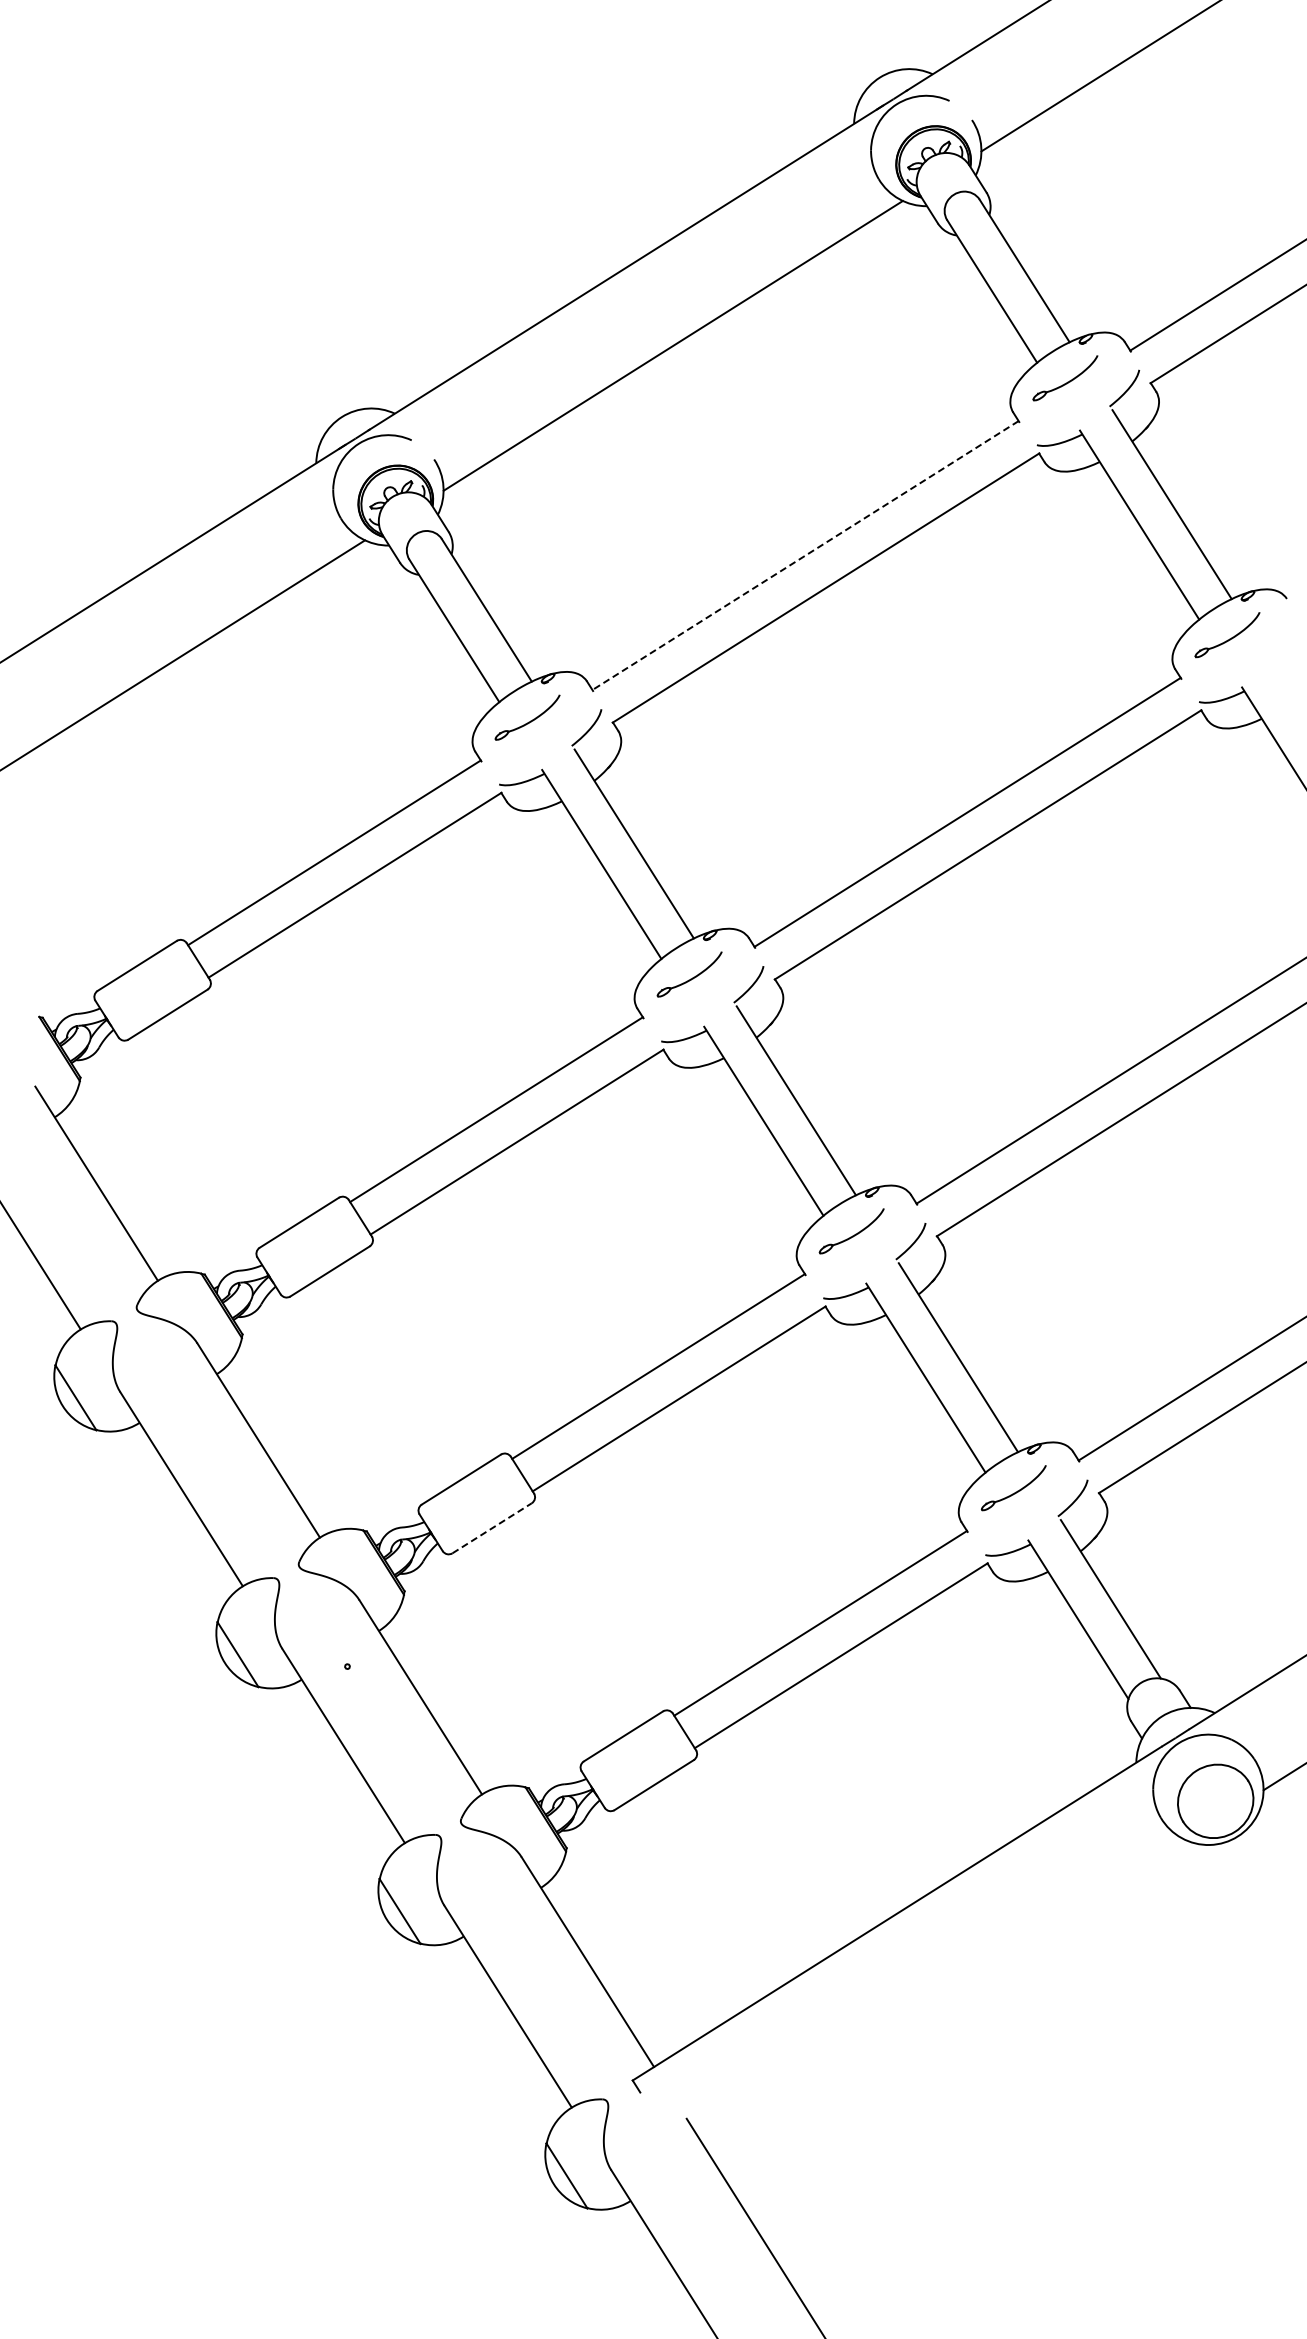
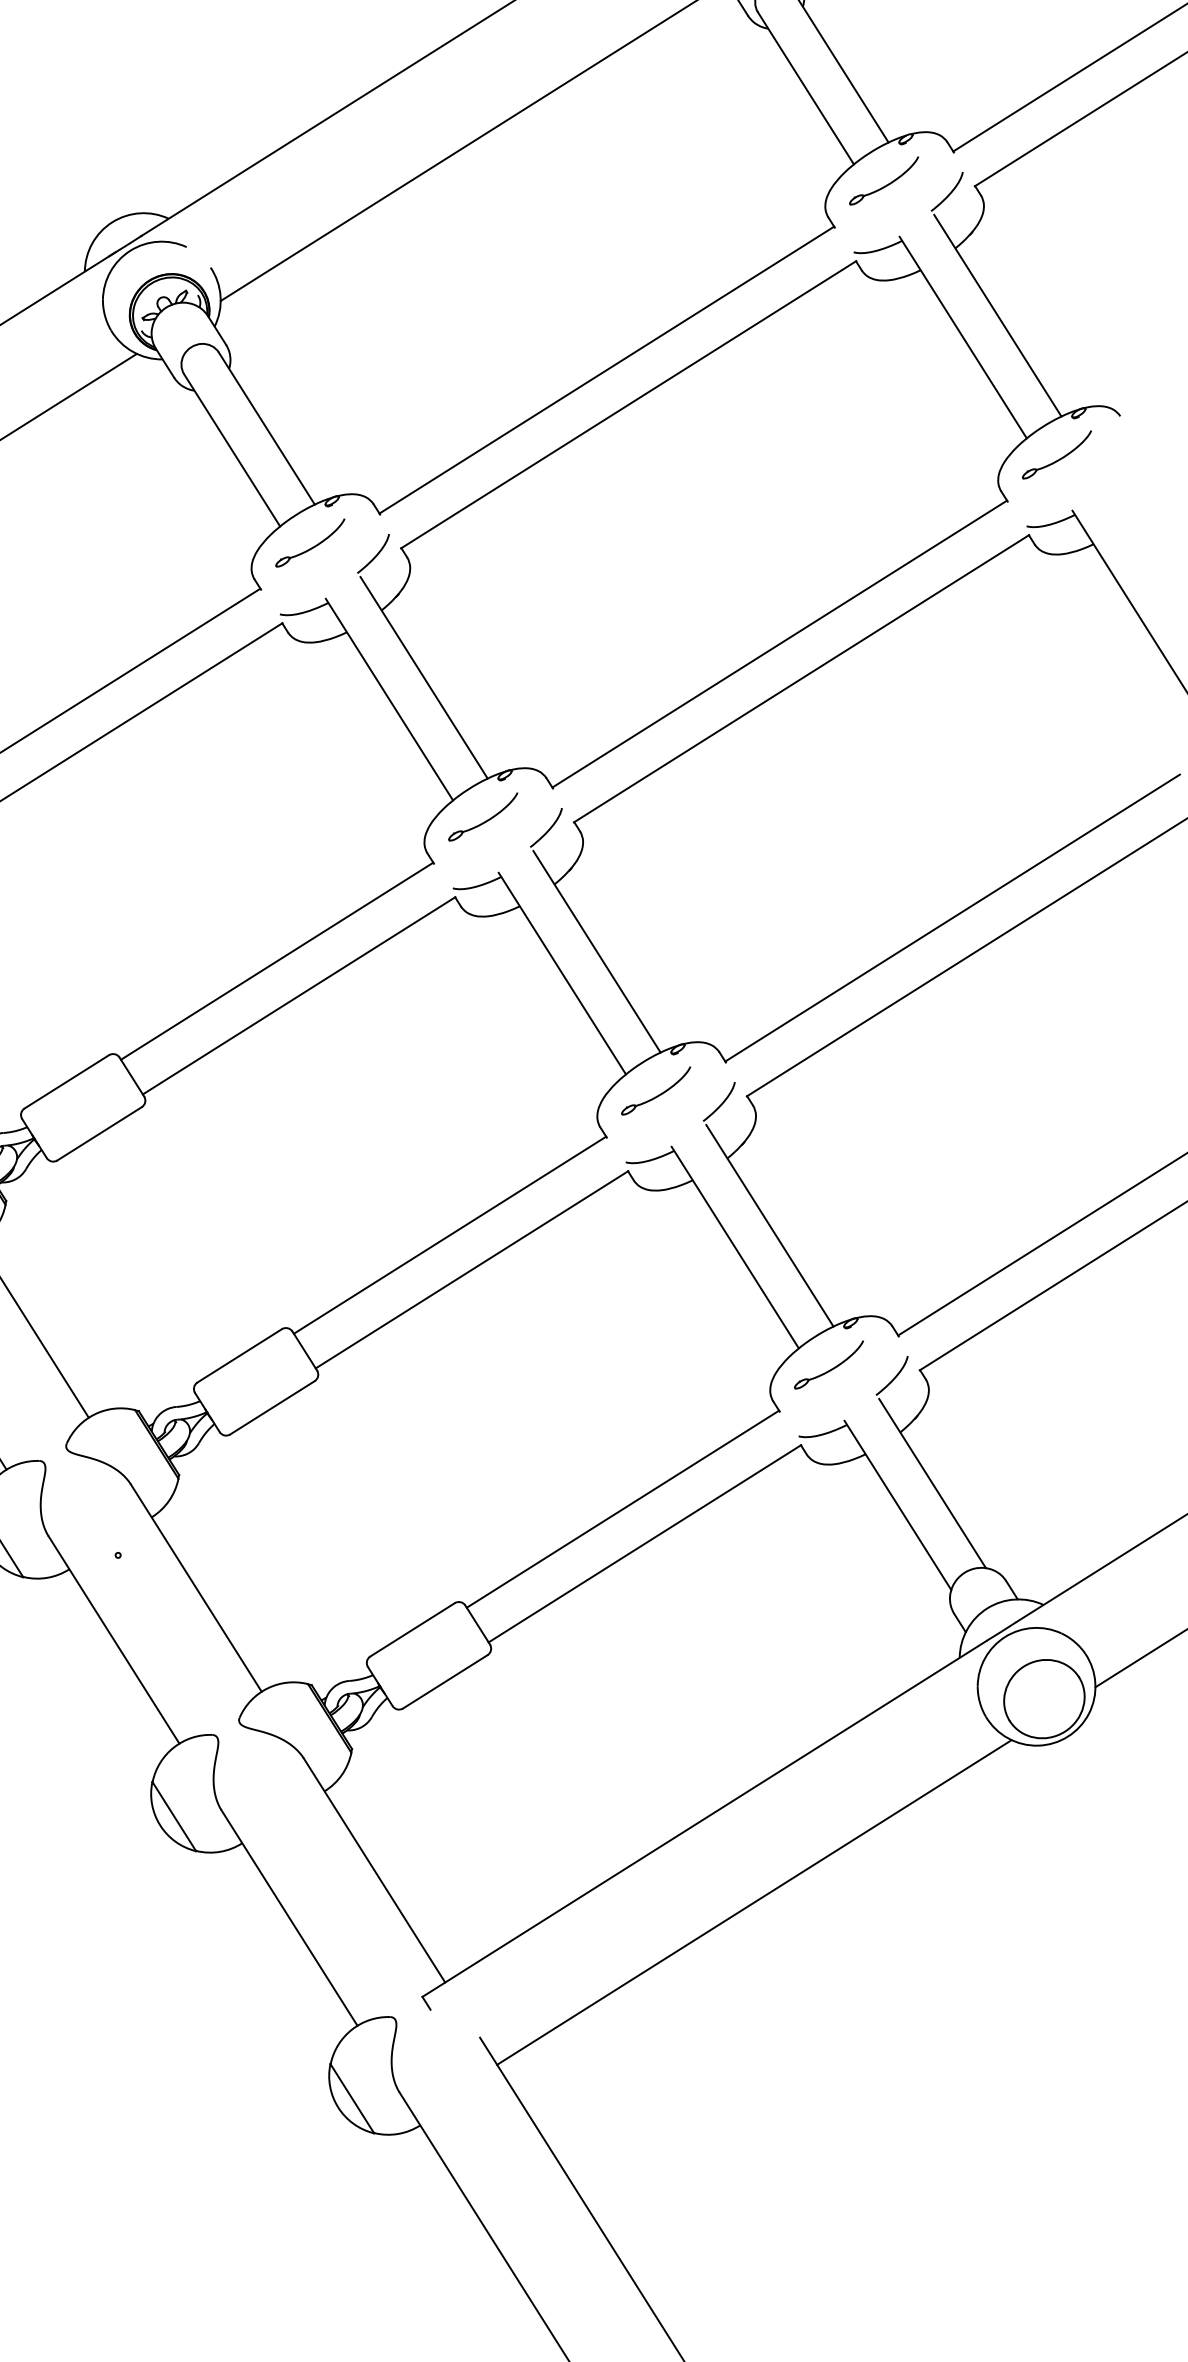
line: (805, 555) -> (606, 370), dashed -> solid
line: (492, 1528) -> (272, 1408), dashed -> solid
line: (943, 1991) -> (753, 1901), added

